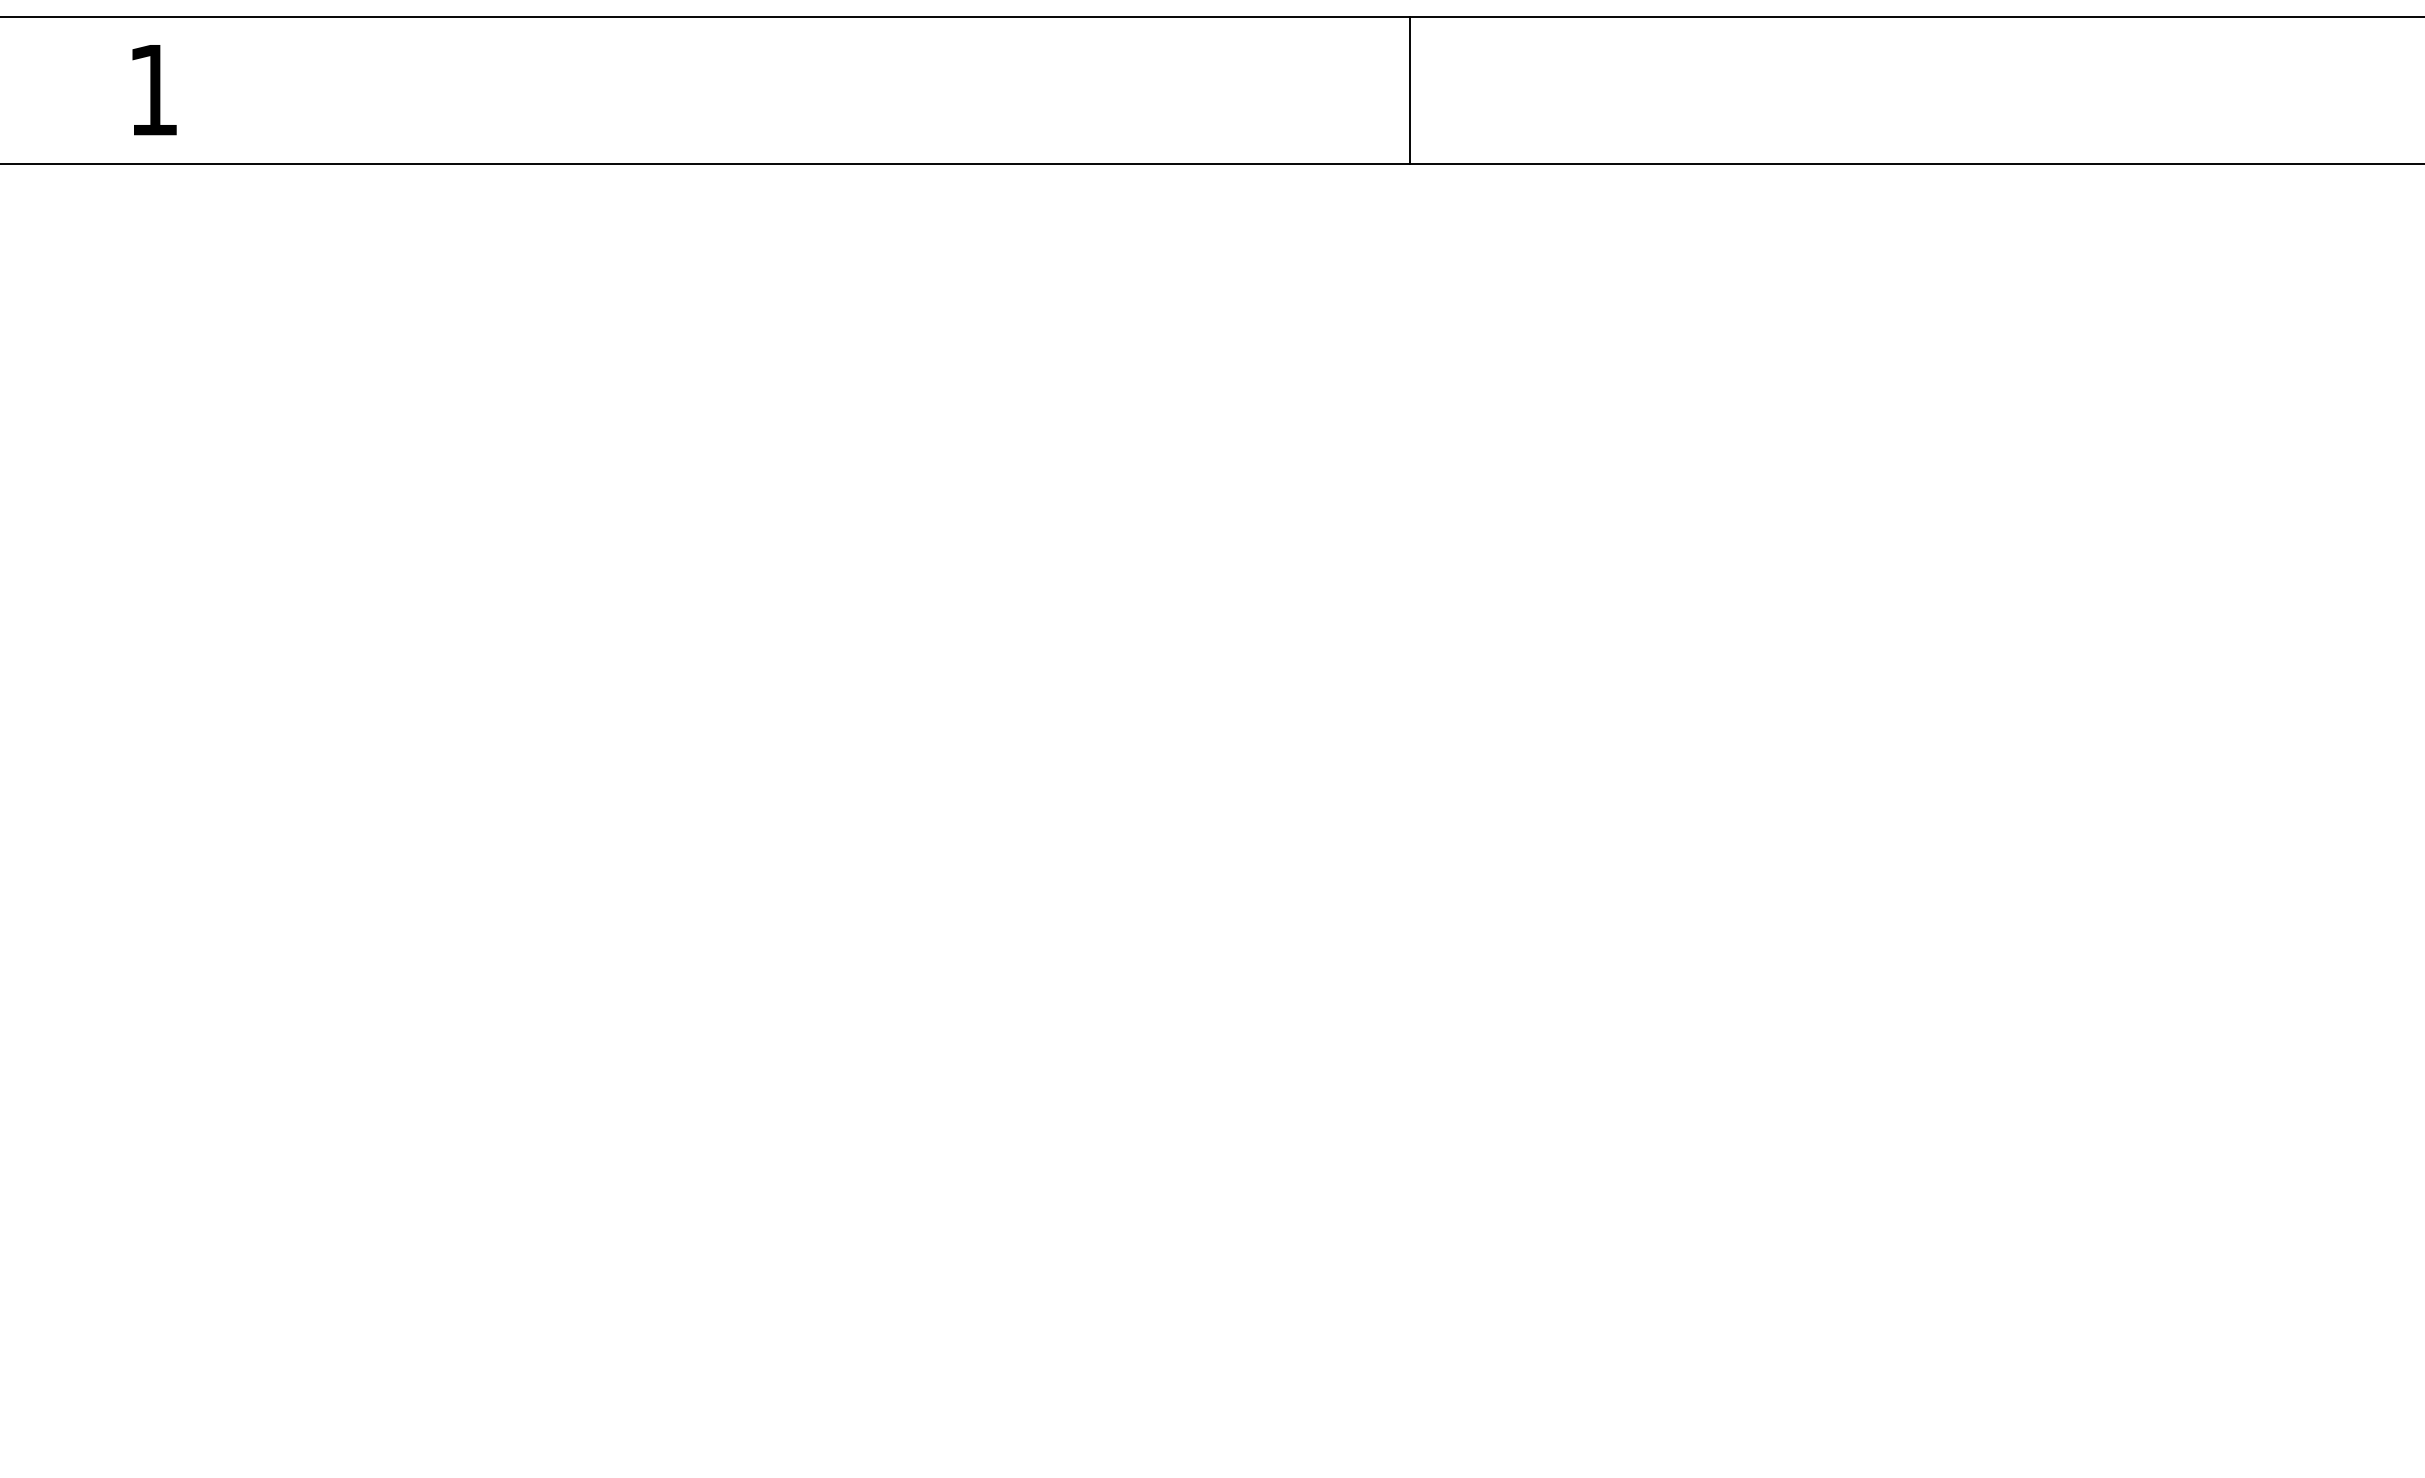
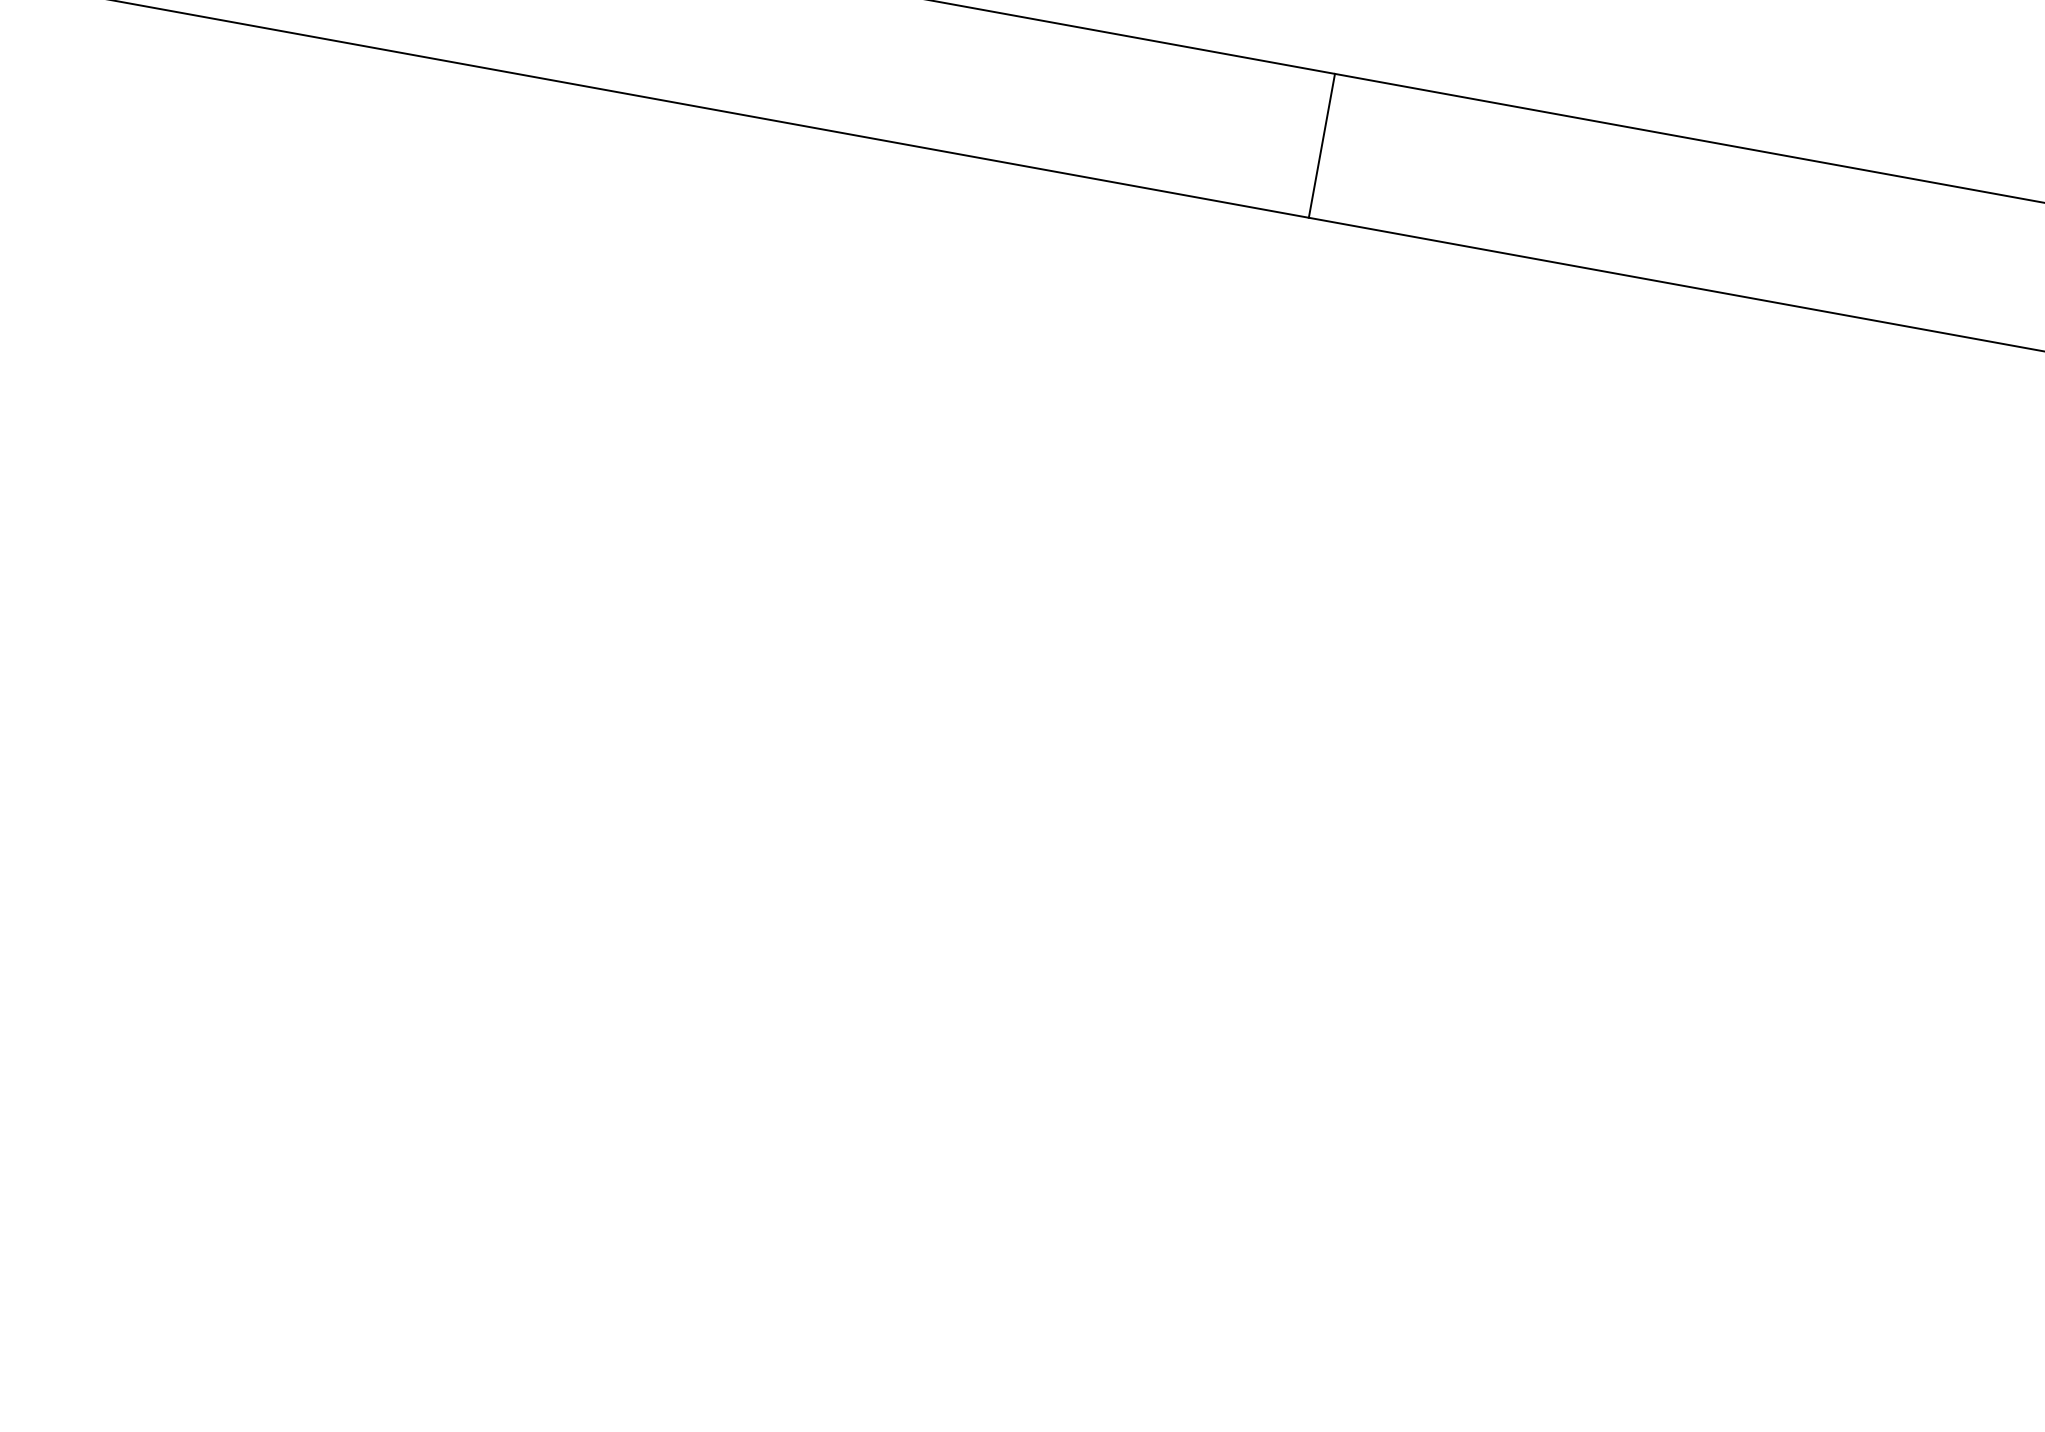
line: (1409, 90) -> (1321, 145), moved

